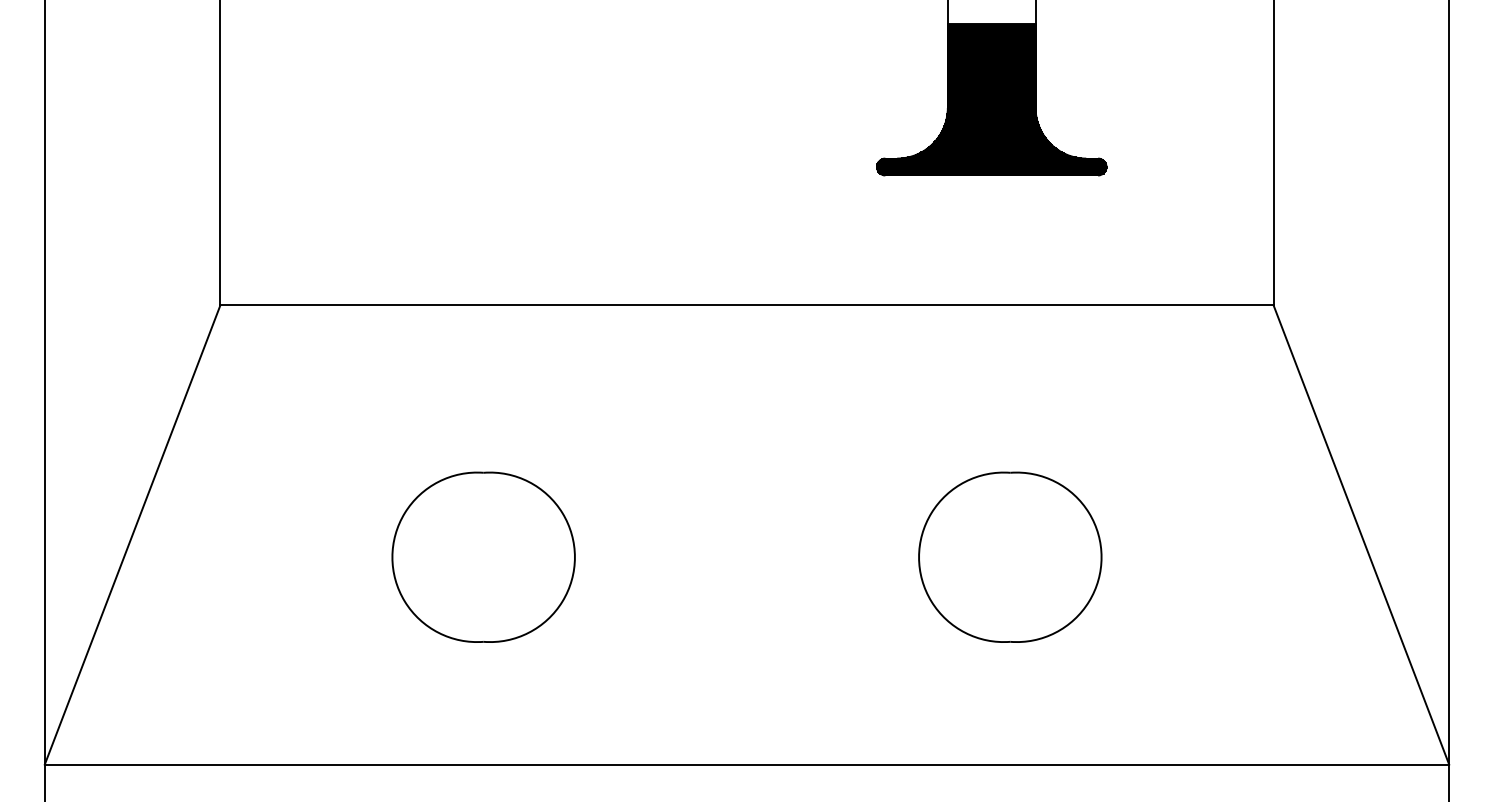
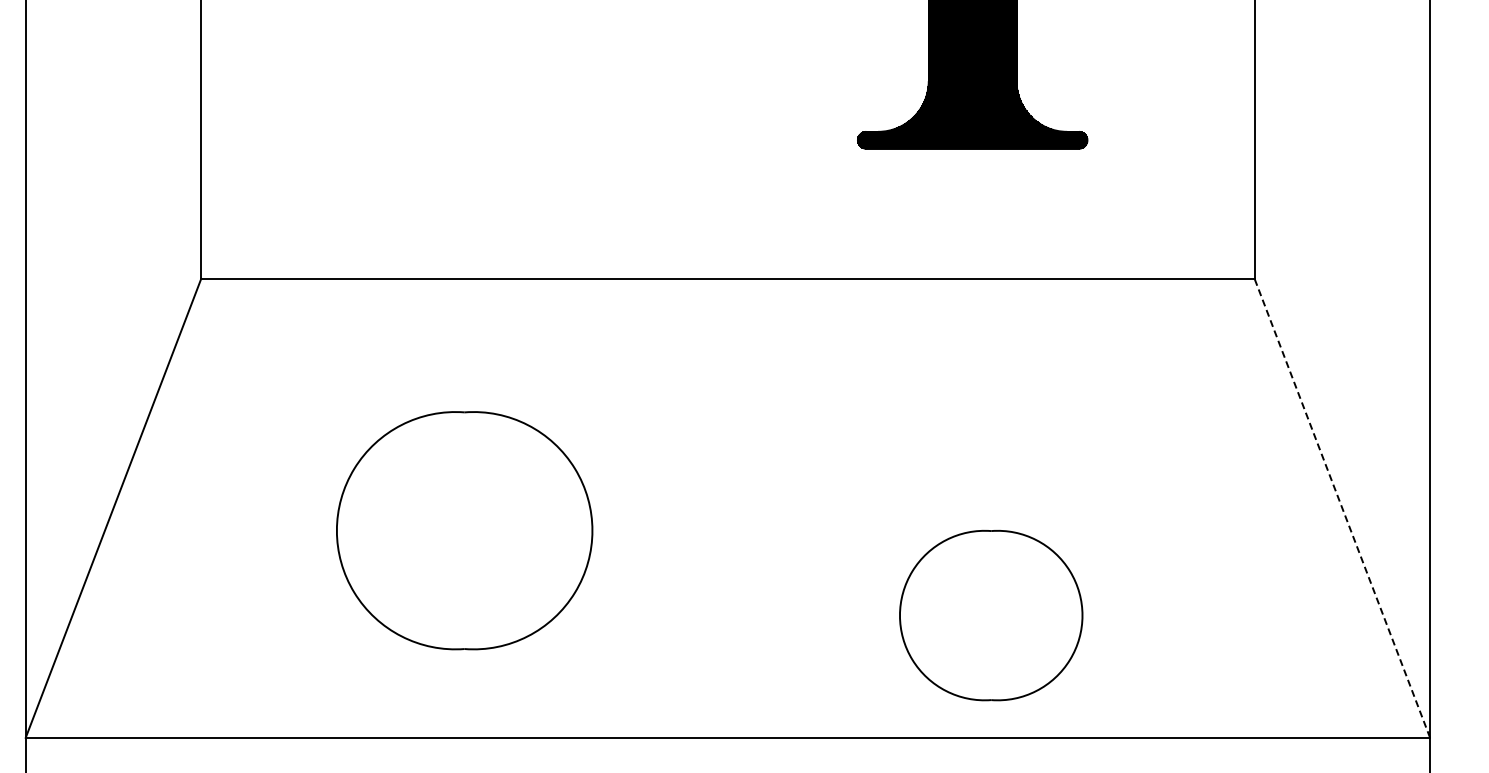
line: (1361, 535) -> (1342, 508), solid -> dashed
part: (483, 556) -> (464, 529), size x1.4
part: (1010, 556) -> (991, 614), moved

